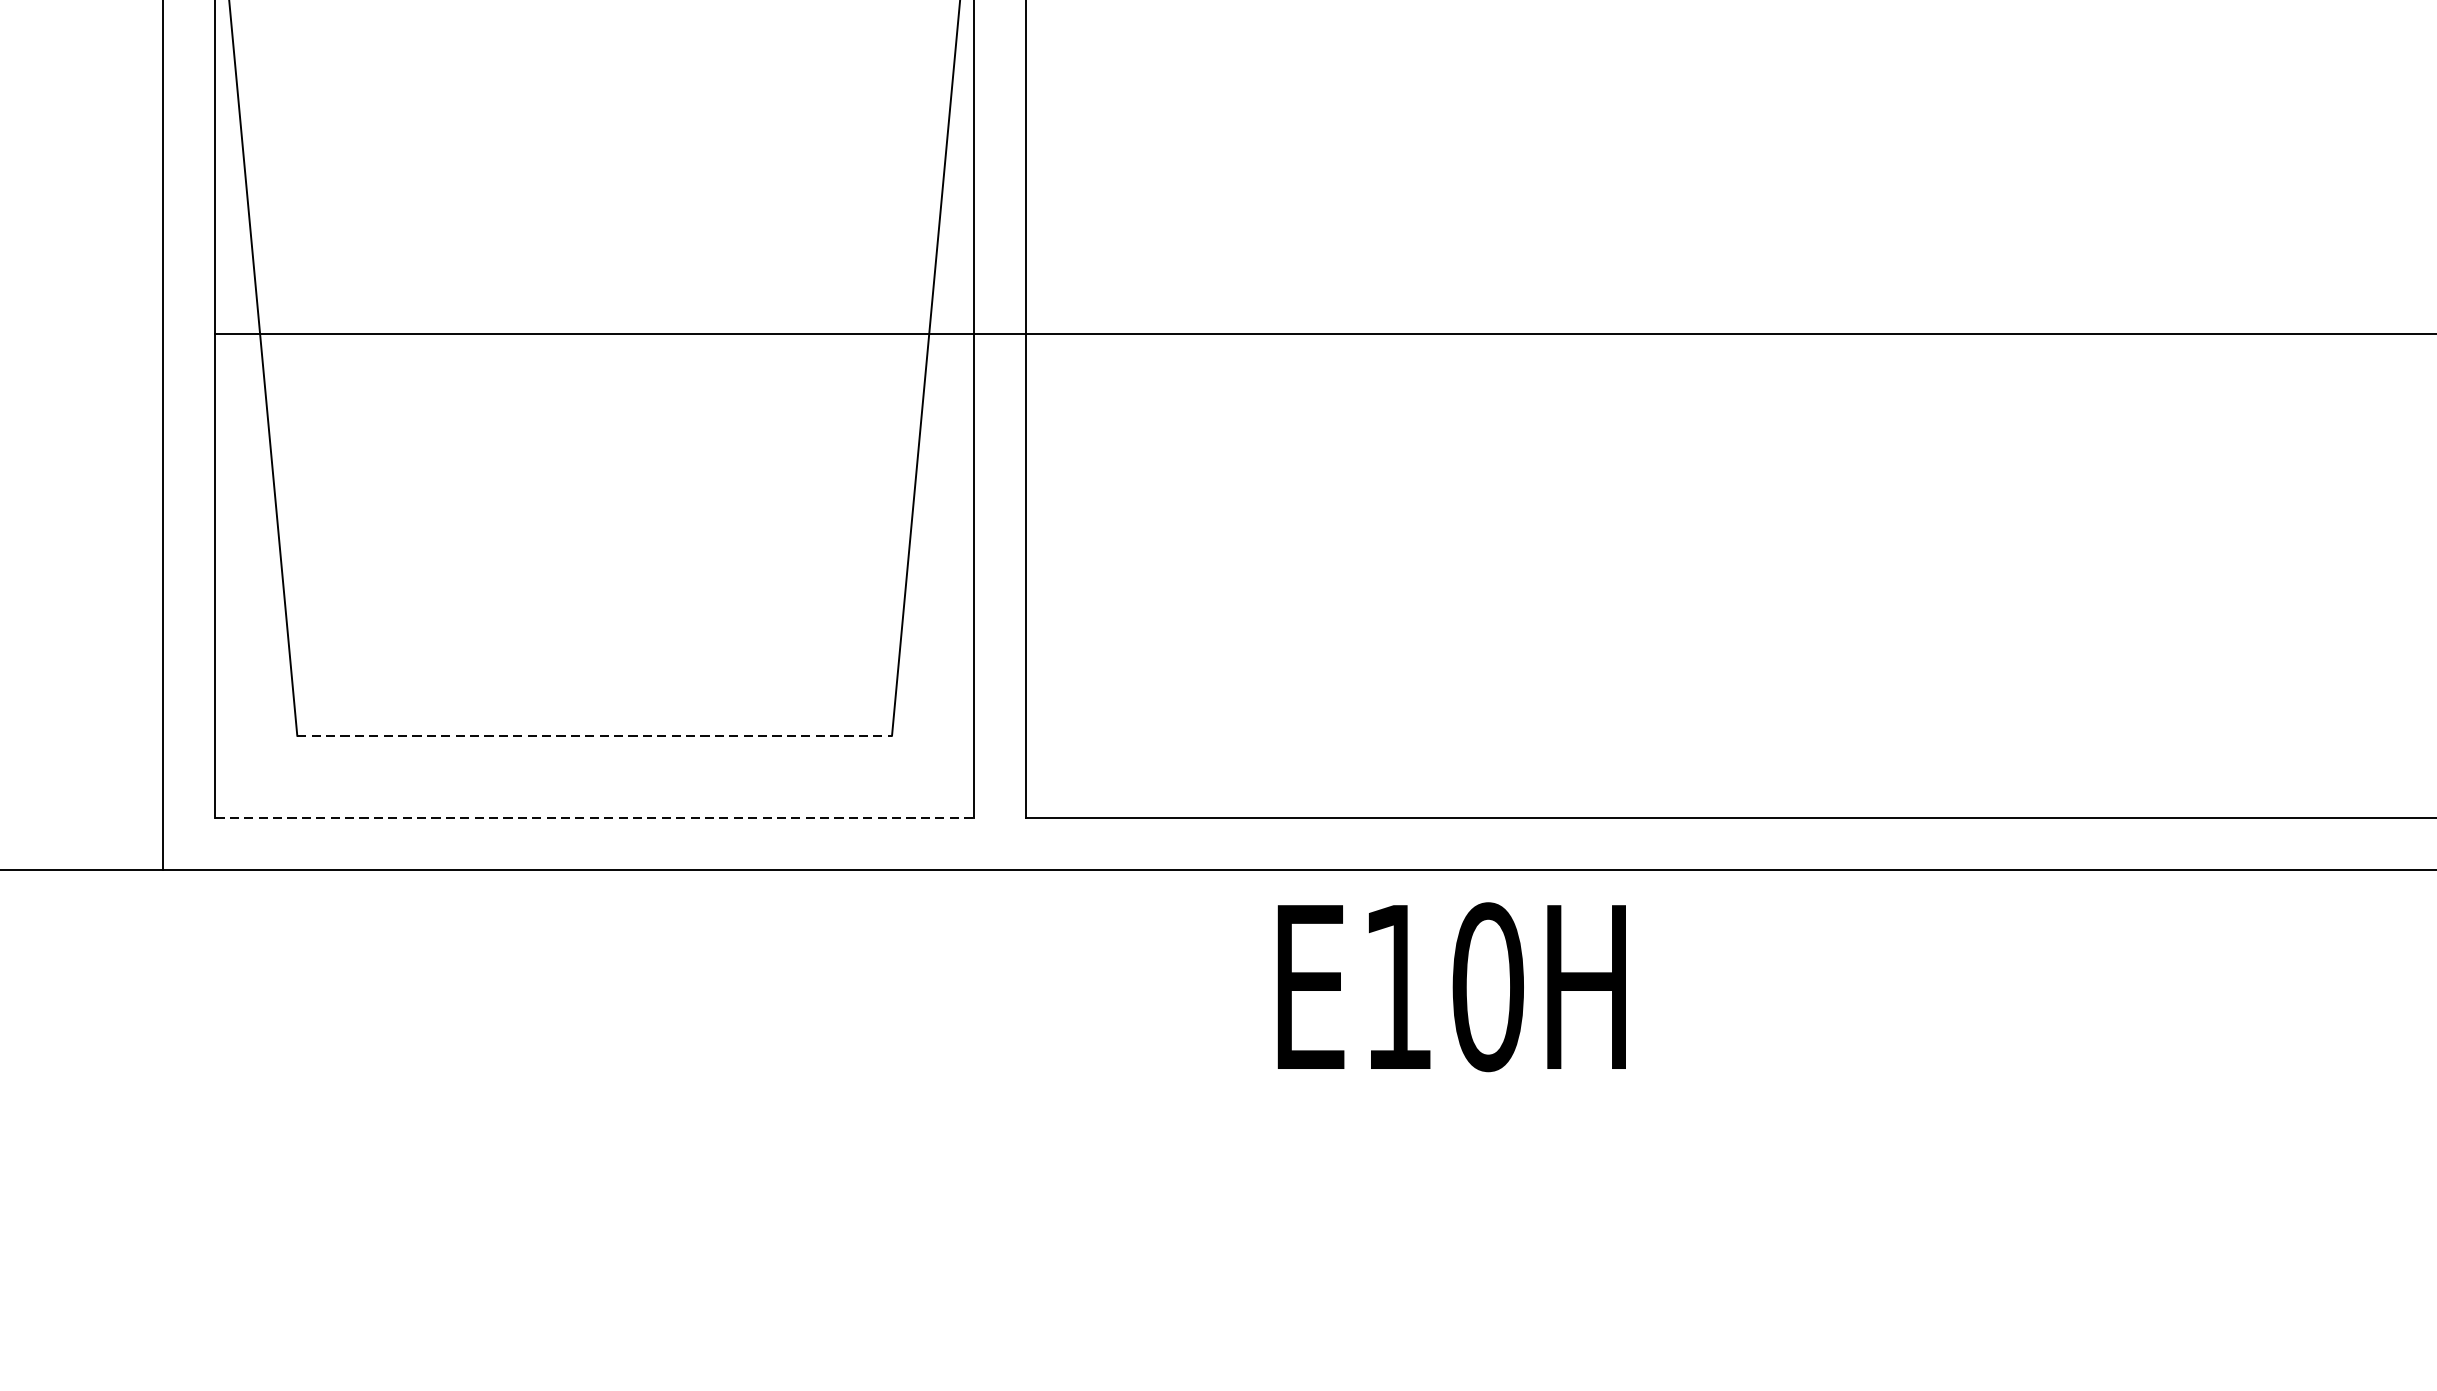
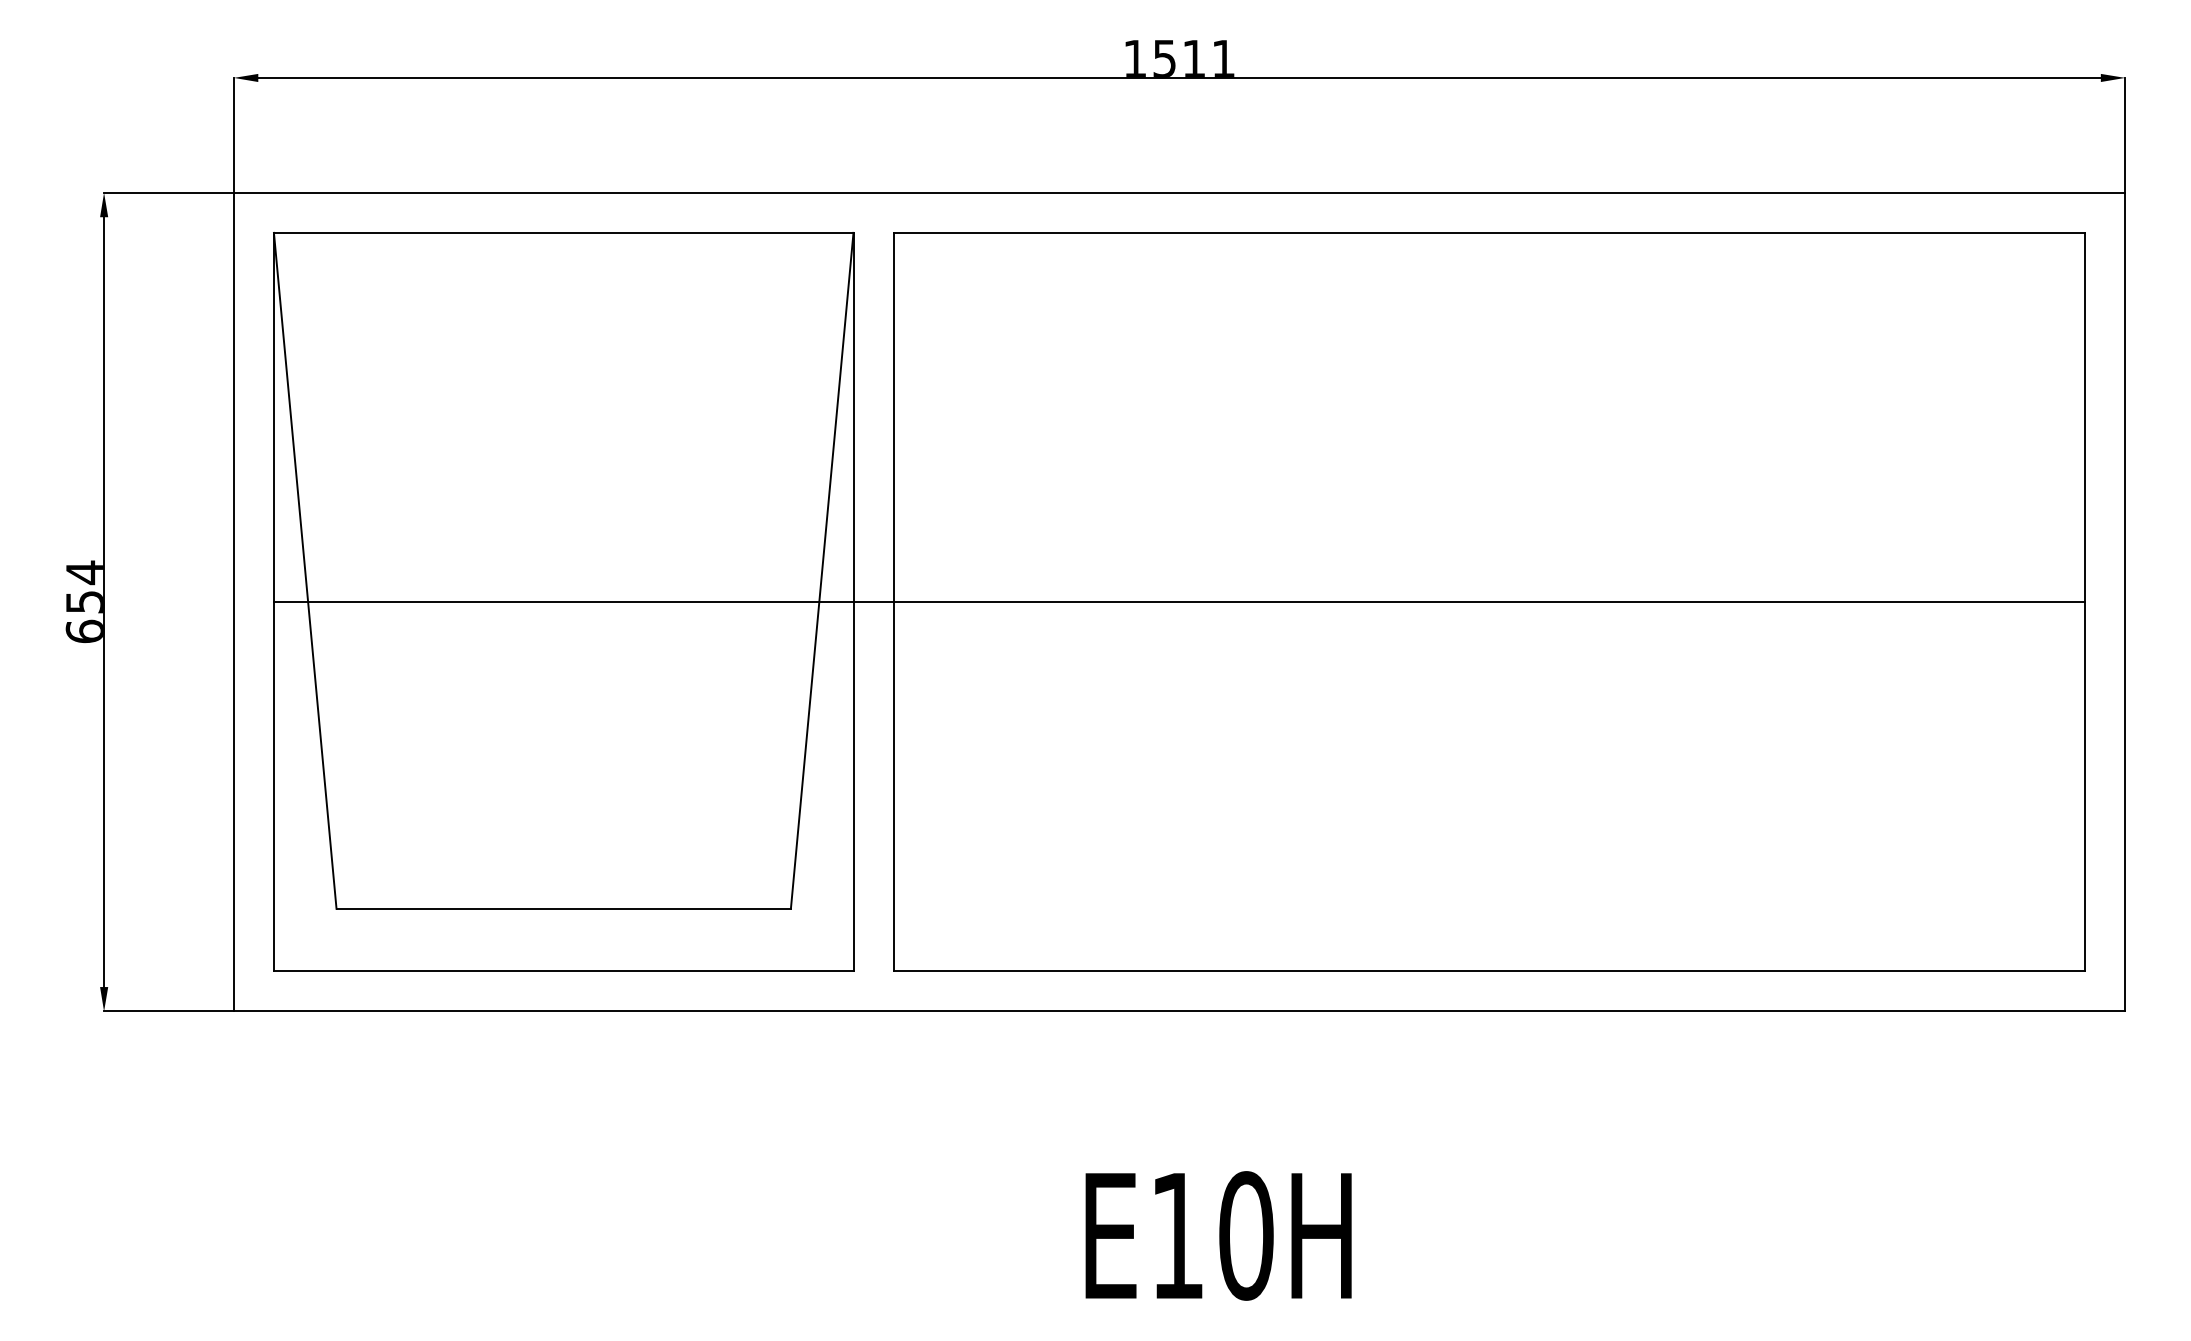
line: (595, 735) -> (564, 908), dashed -> solid
line: (594, 817) -> (563, 971), dashed -> solid
text: (1451, 986) -> (1218, 1235), moved

